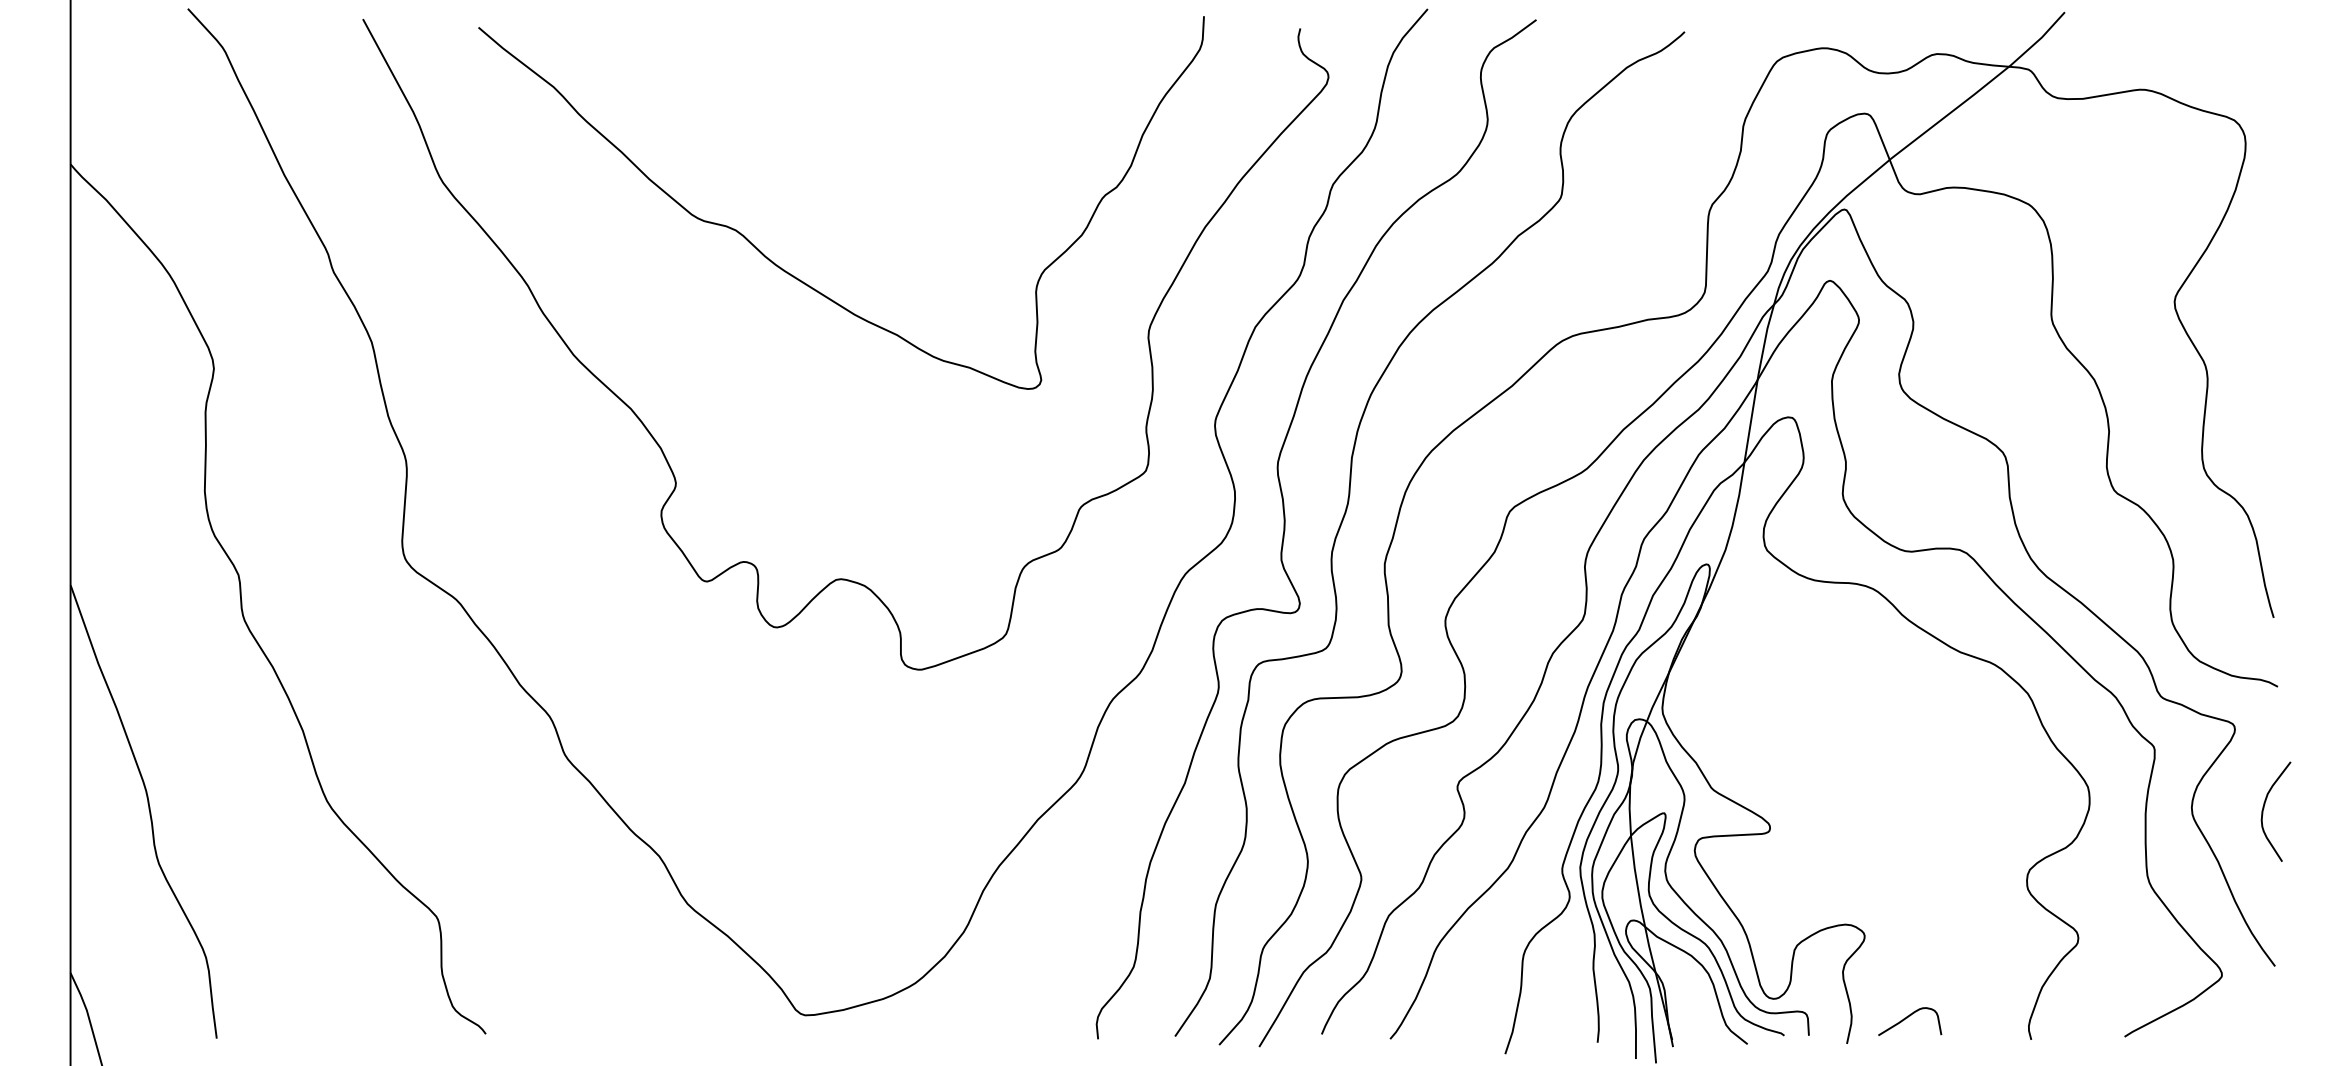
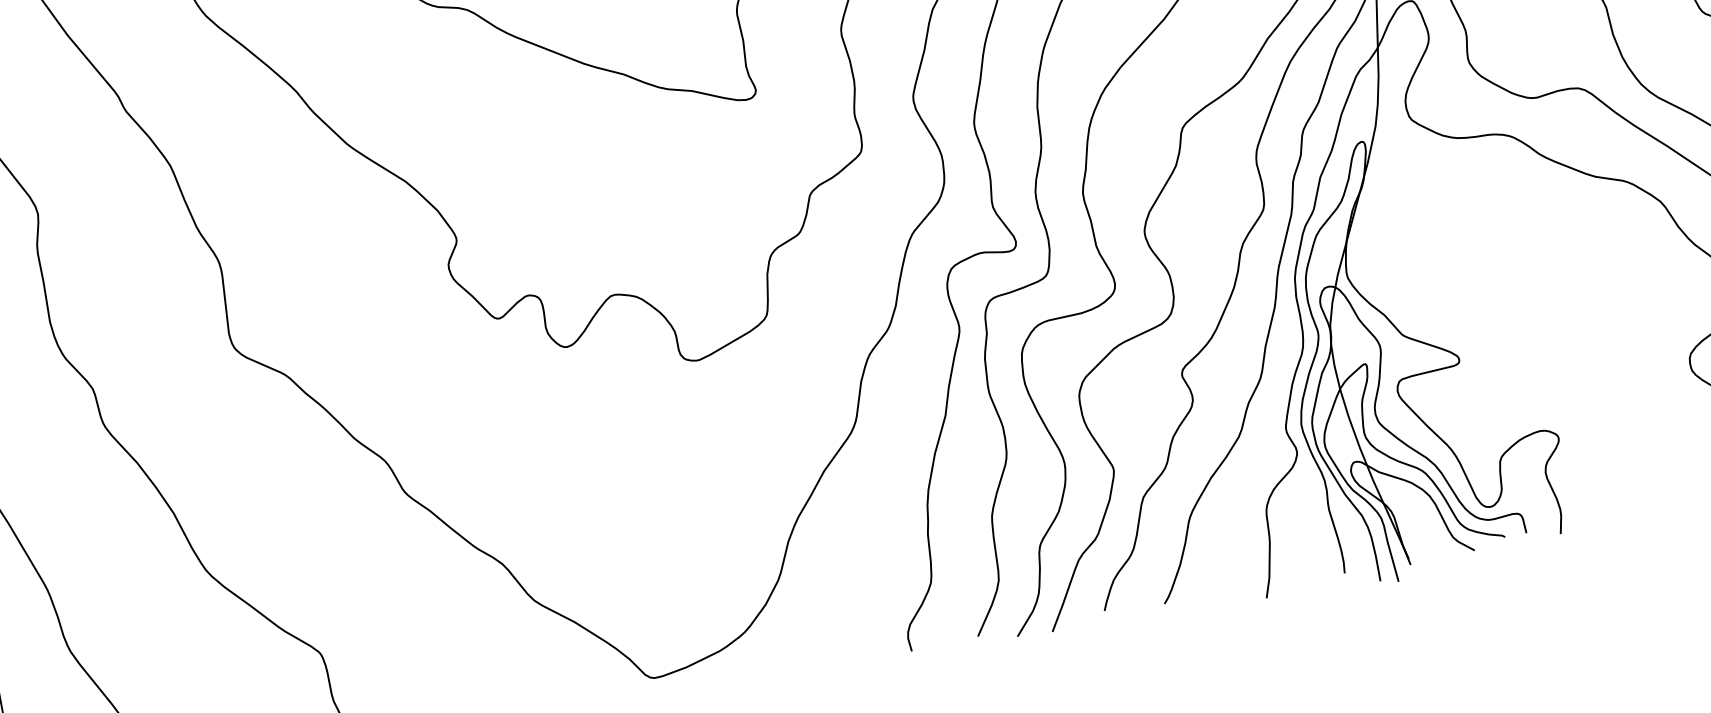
curve: (1907, 1018) -> (1608, 502), removed

